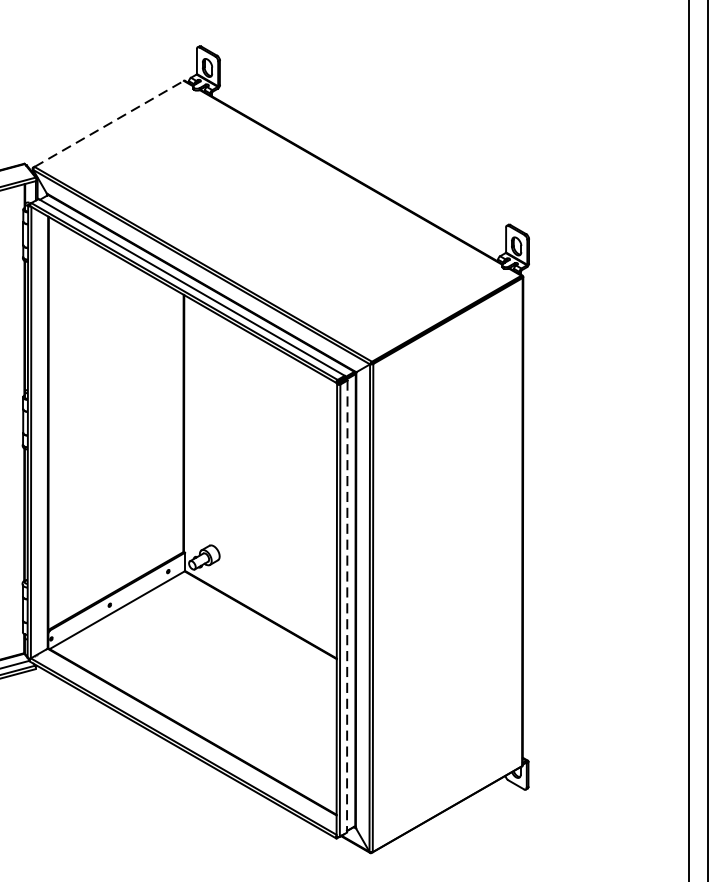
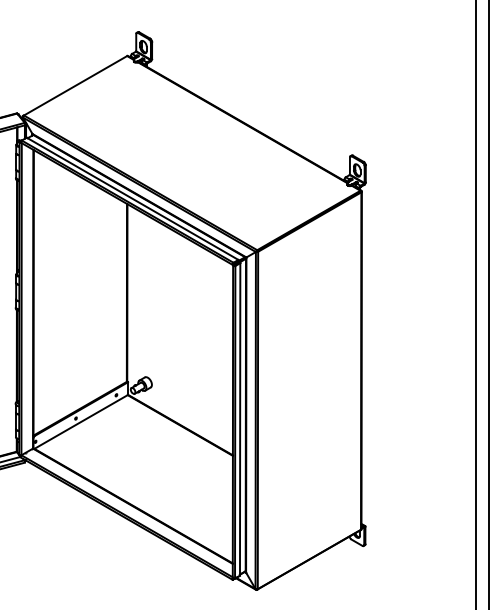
line: (109, 123) -> (75, 85), dashed -> solid
line: (347, 606) -> (240, 419), dashed -> solid

